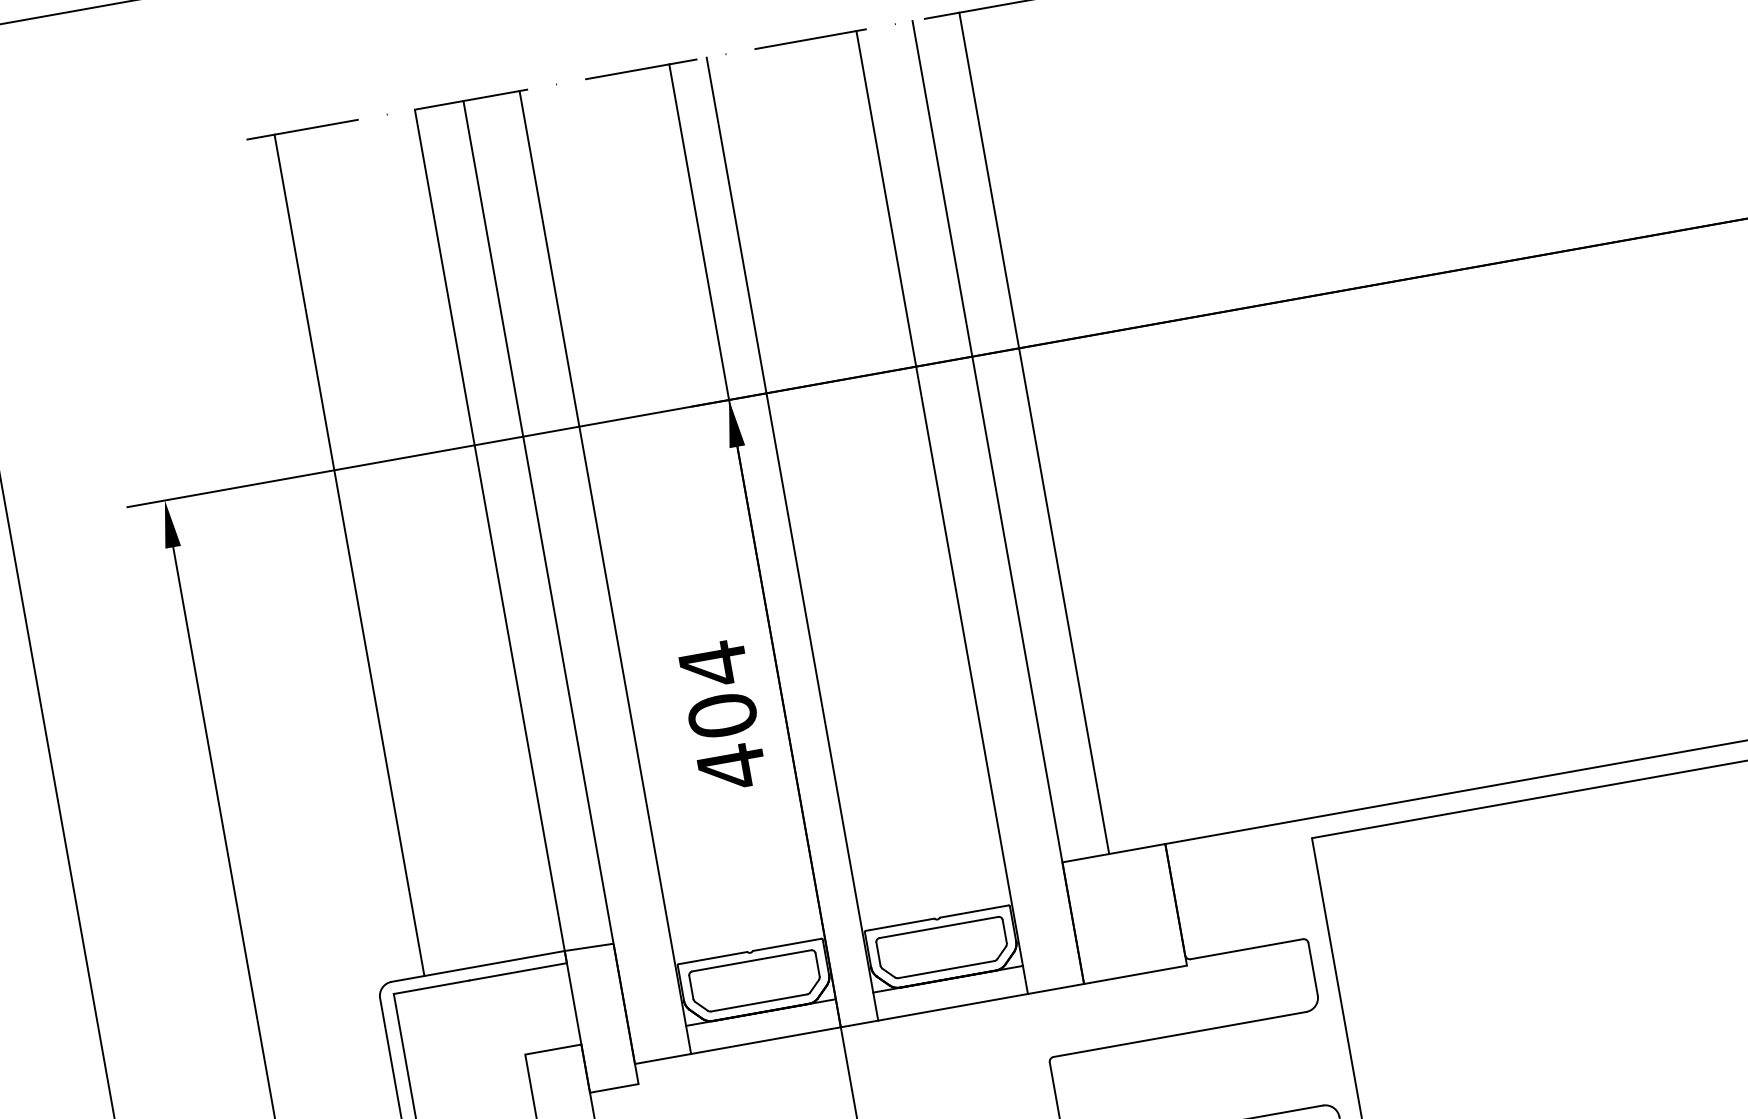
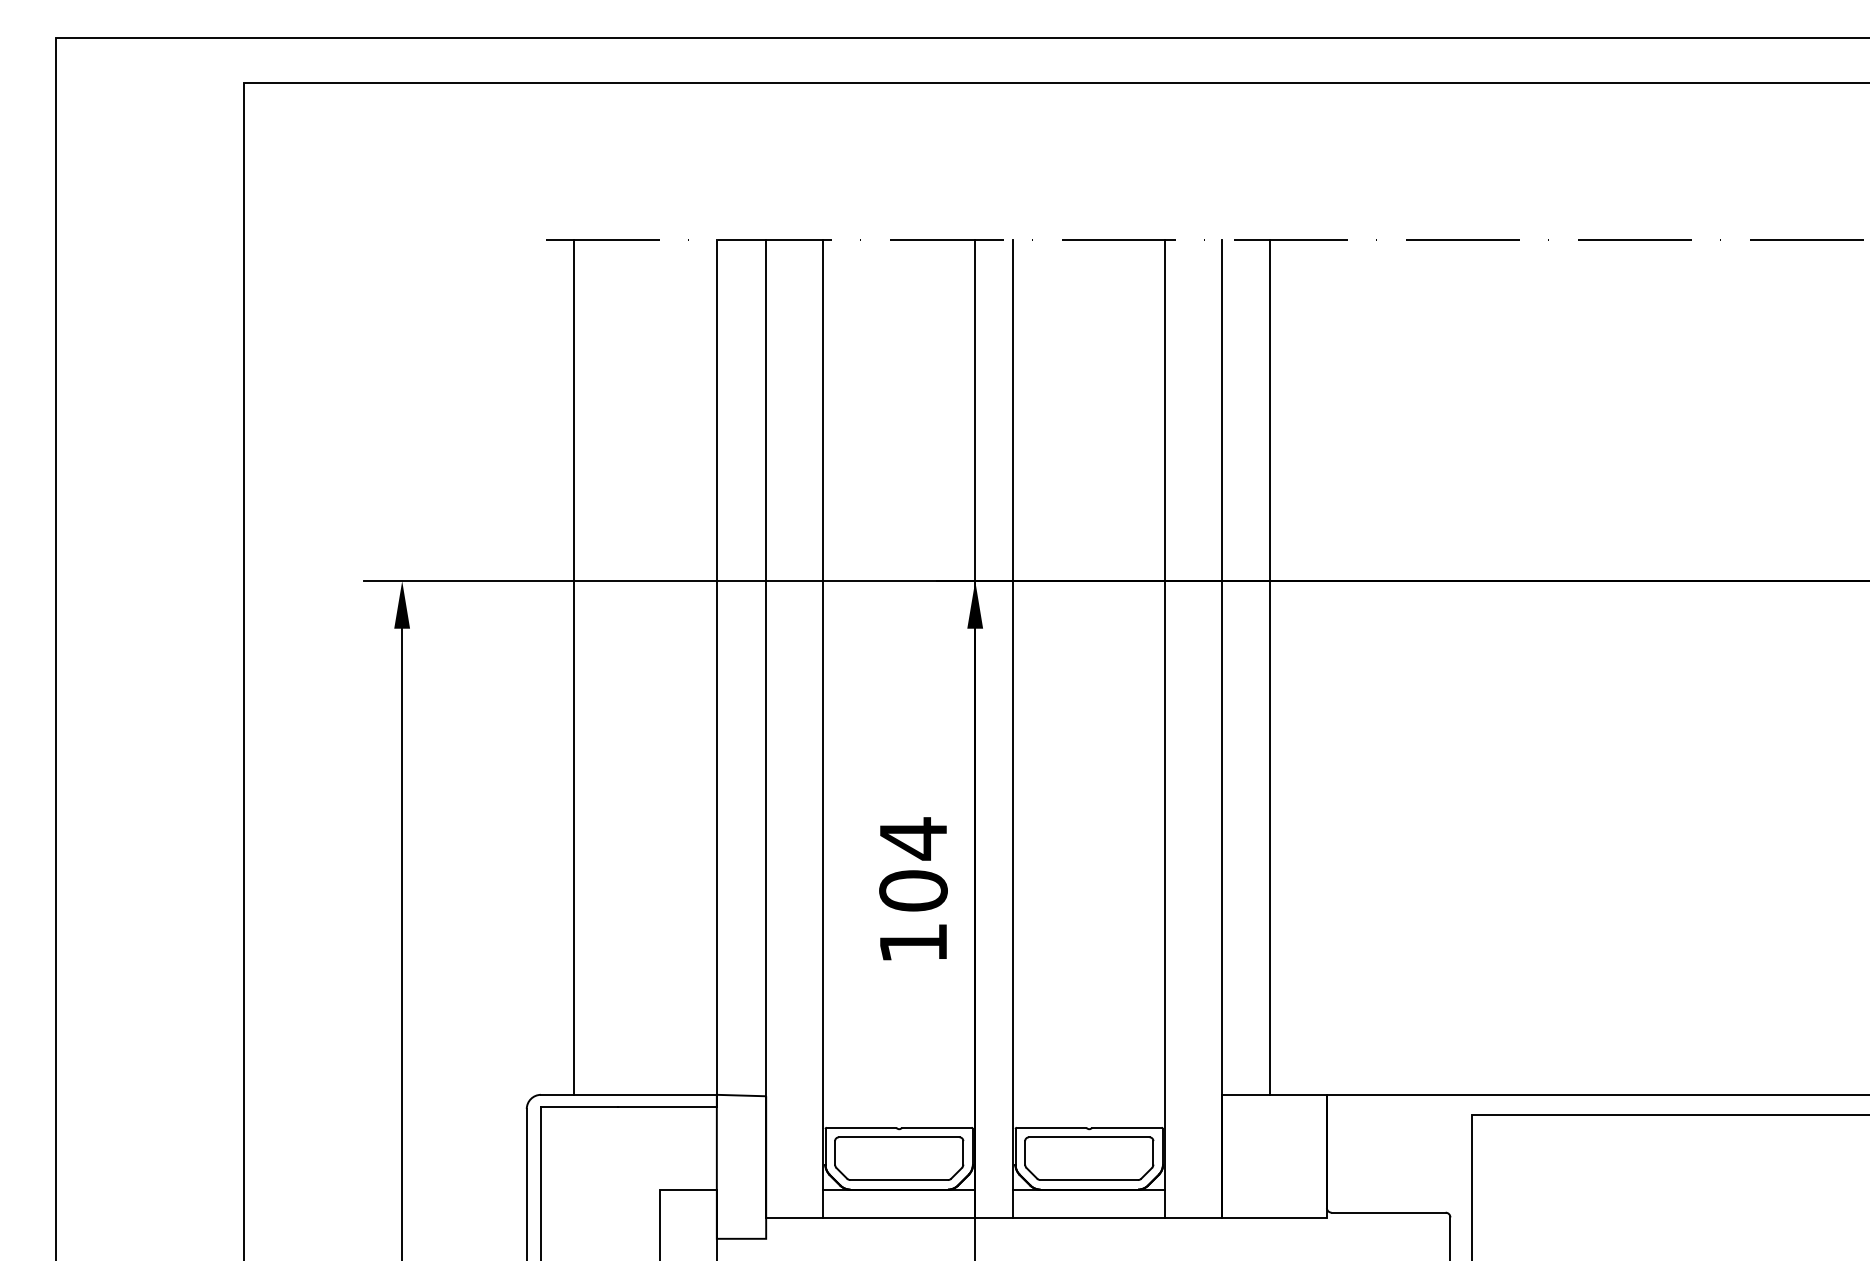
text: (731, 767) -> (913, 943), 404 -> 104

